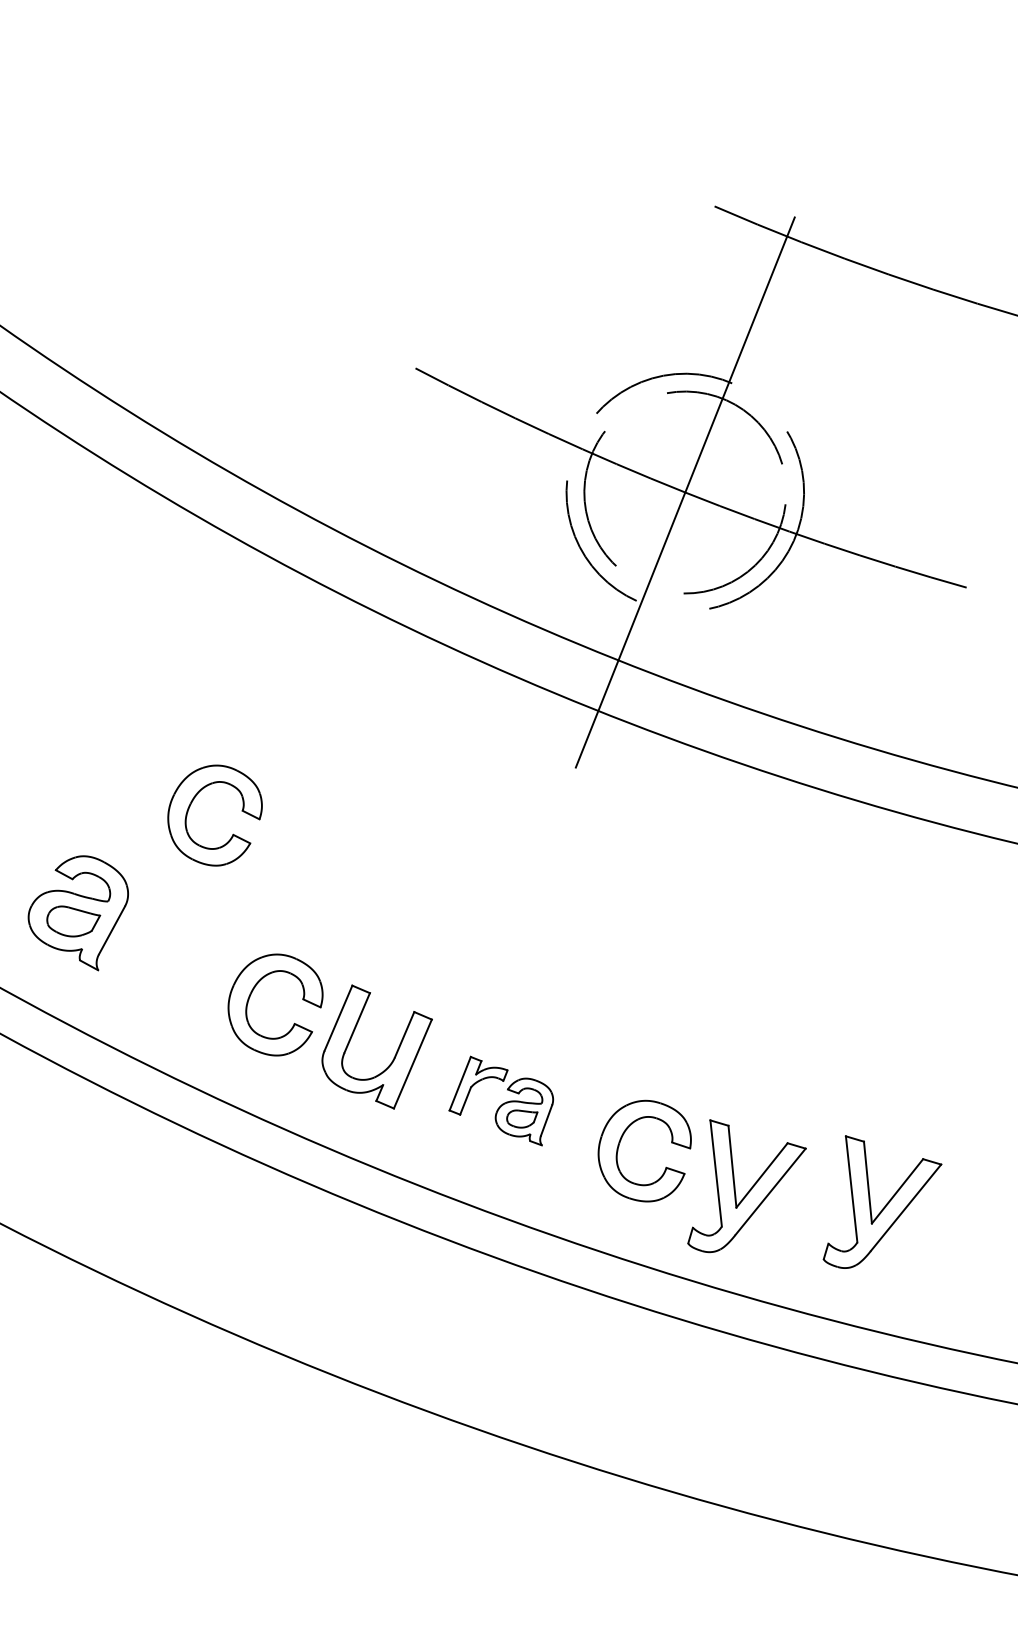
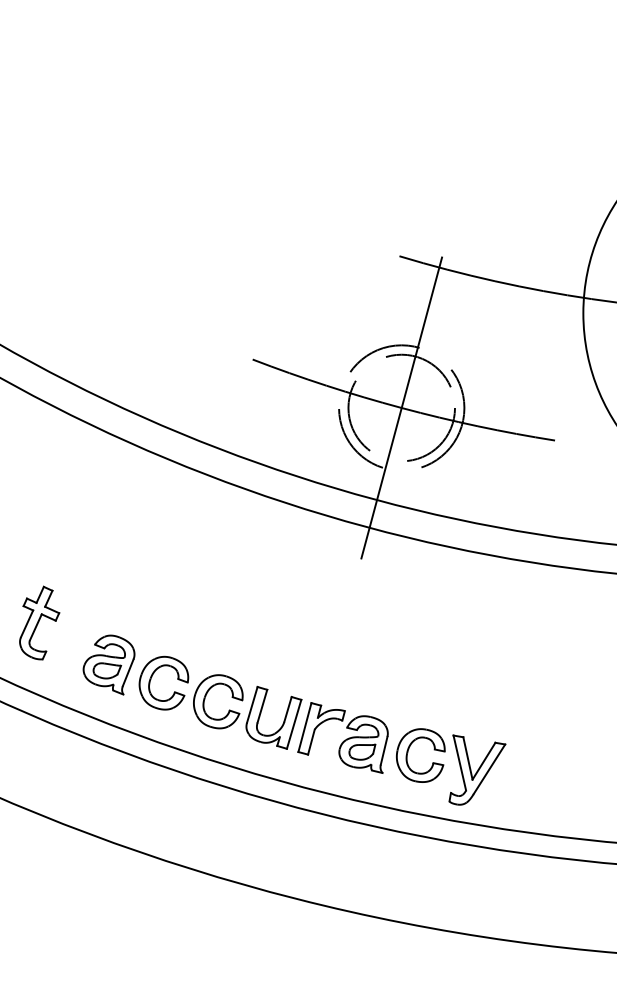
part: (194, 802) -> (152, 677), moved
part: (500, 1099) -> (342, 737), size x1.67
part: (883, 1205) -> (549, 769), removed

